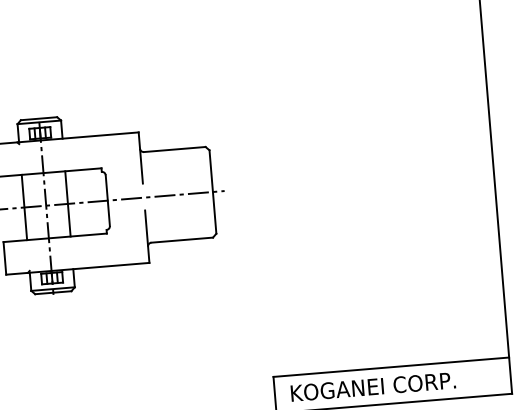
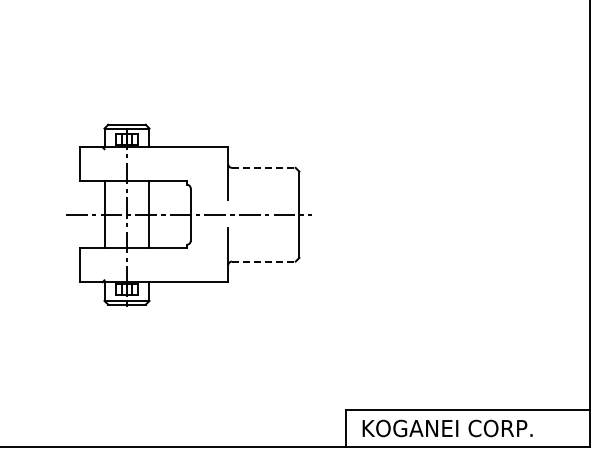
line: (174, 149) -> (263, 167), solid -> dashed
line: (181, 240) -> (263, 261), solid -> dashed

